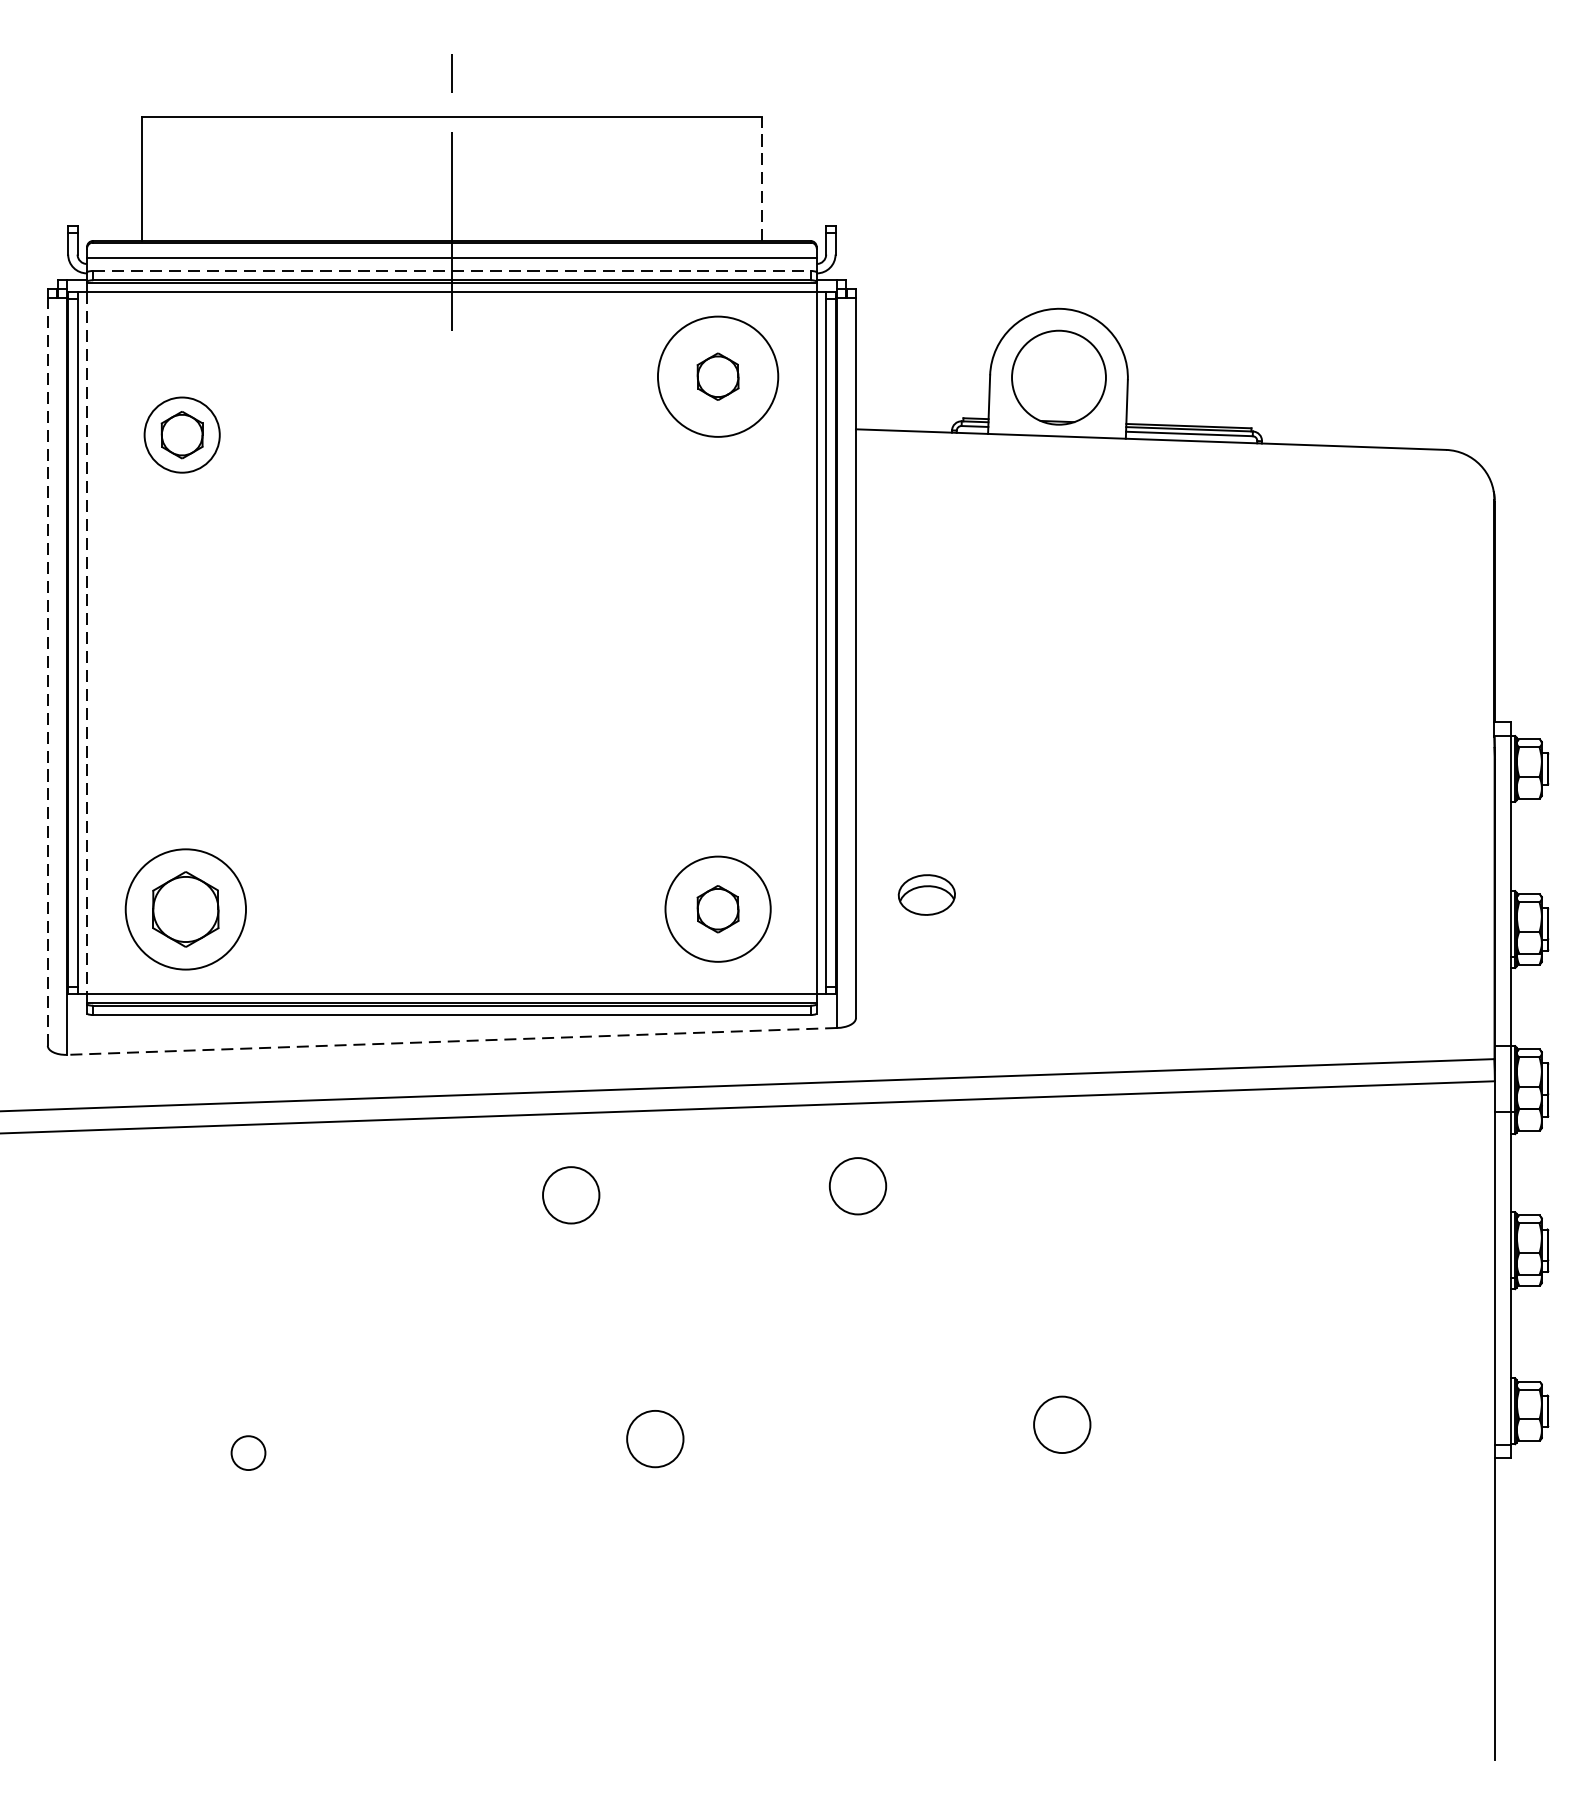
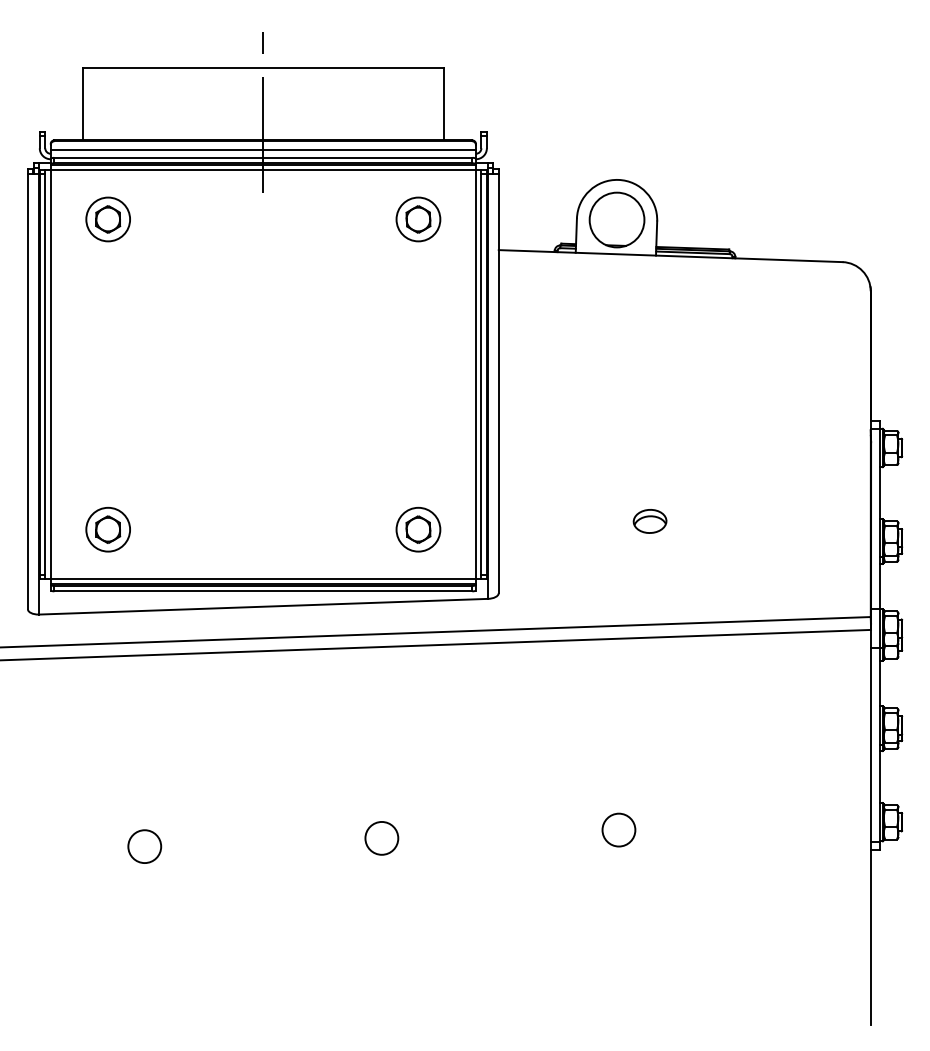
line: (762, 177) -> (444, 103), dashed -> solid
line: (452, 270) -> (263, 157), dashed -> solid
circle: (718, 376) -> (418, 219), size x0.62
part: (180, 435) -> (107, 219), moved
line: (86, 644) -> (50, 375), dashed -> solid
line: (47, 672) -> (27, 391), dashed -> solid
part: (925, 895) -> (649, 521), moved
part: (184, 908) -> (107, 529), size x0.62
circle: (718, 908) -> (418, 529), size x0.71
line: (452, 1041) -> (263, 606), dashed -> solid
circle: (857, 1185) -> (499, 690), removed
circle: (570, 1195) -> (332, 696), removed
circle: (247, 1452) -> (144, 846), size x1.67

